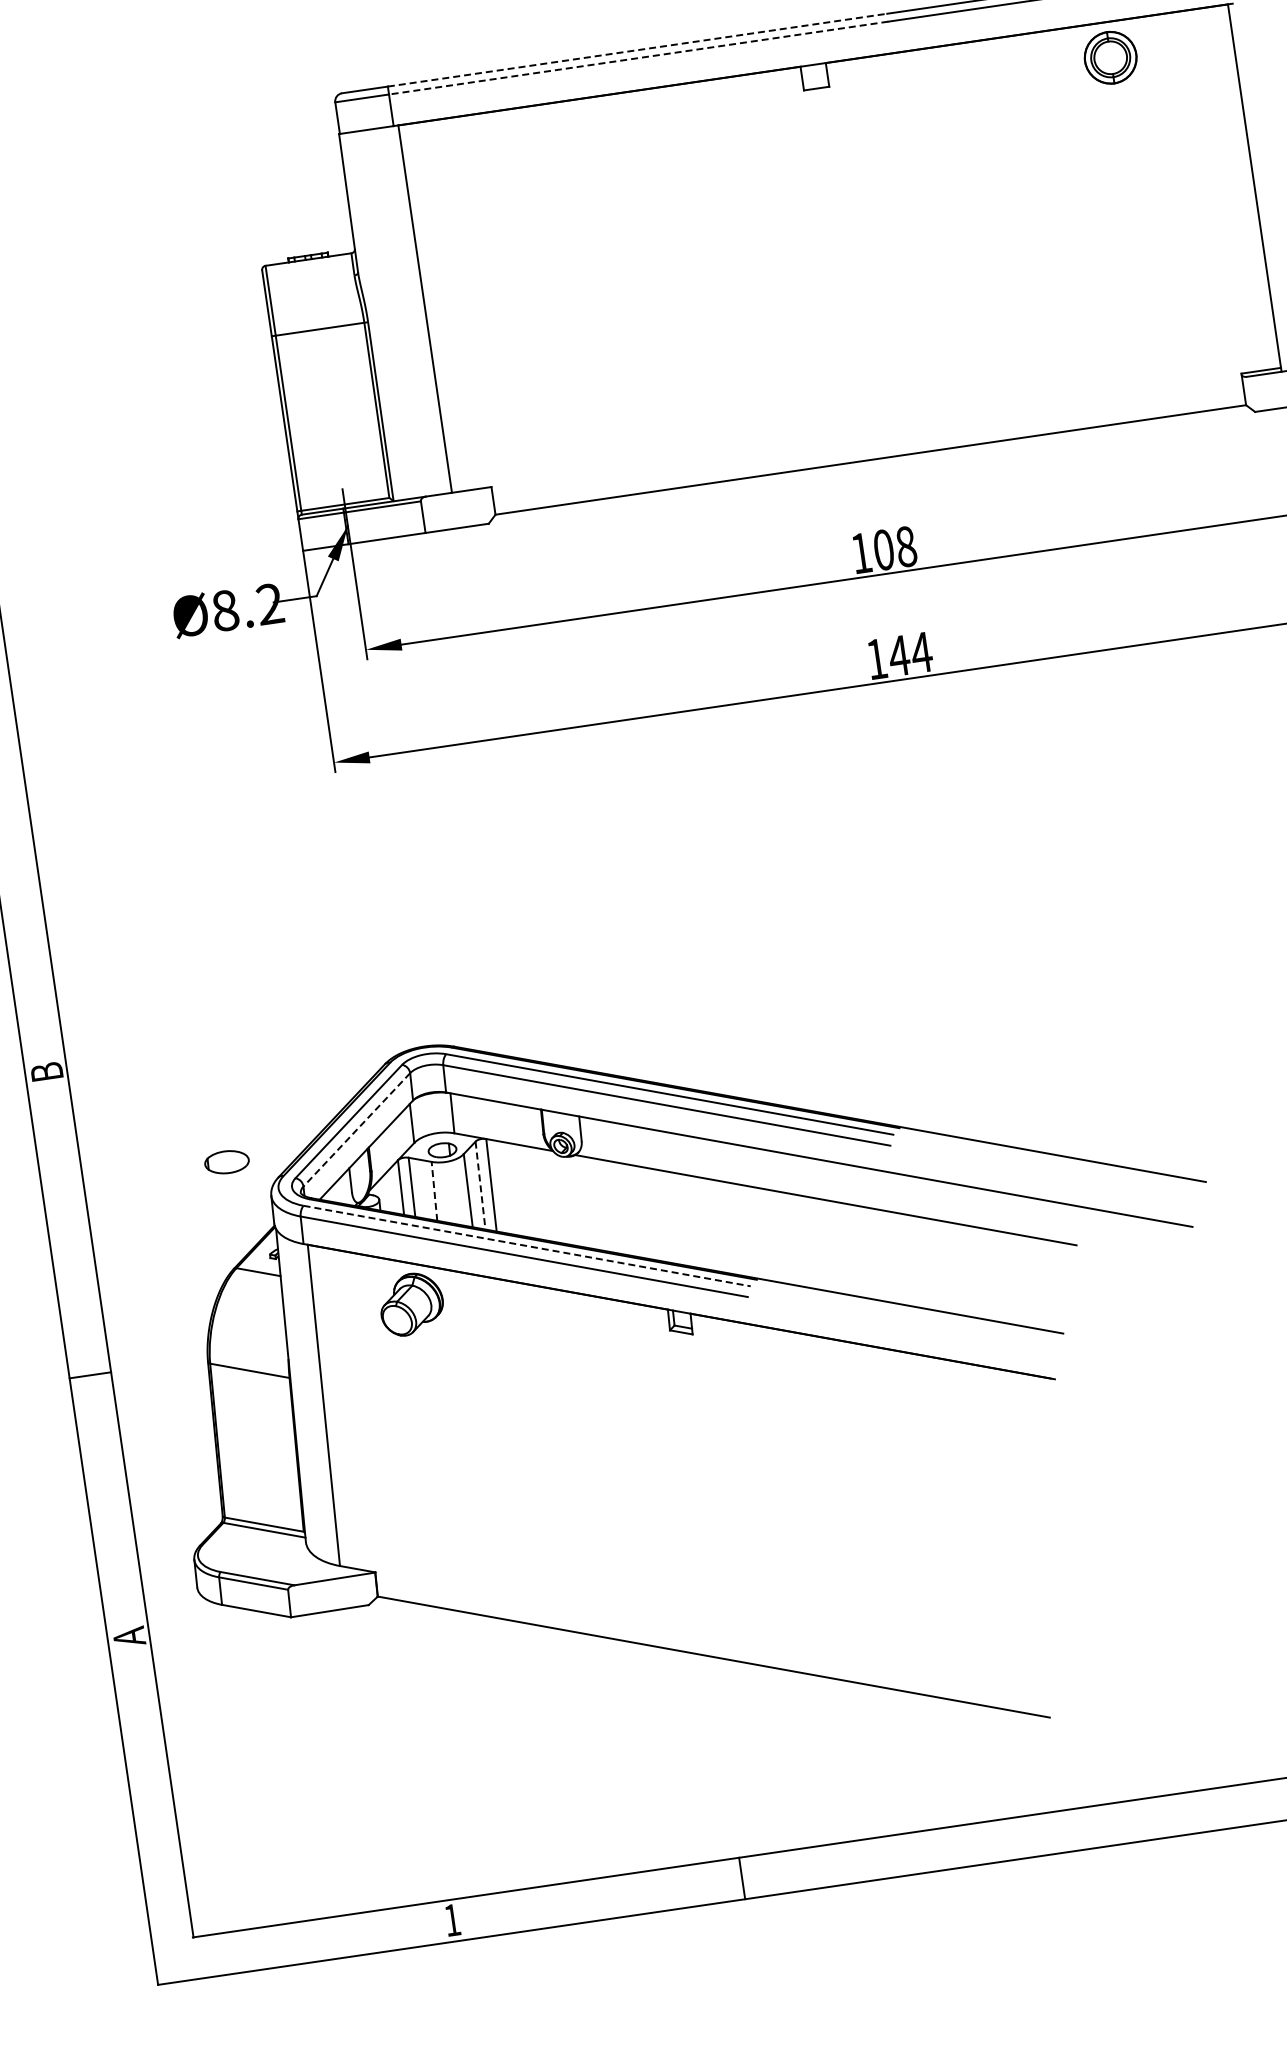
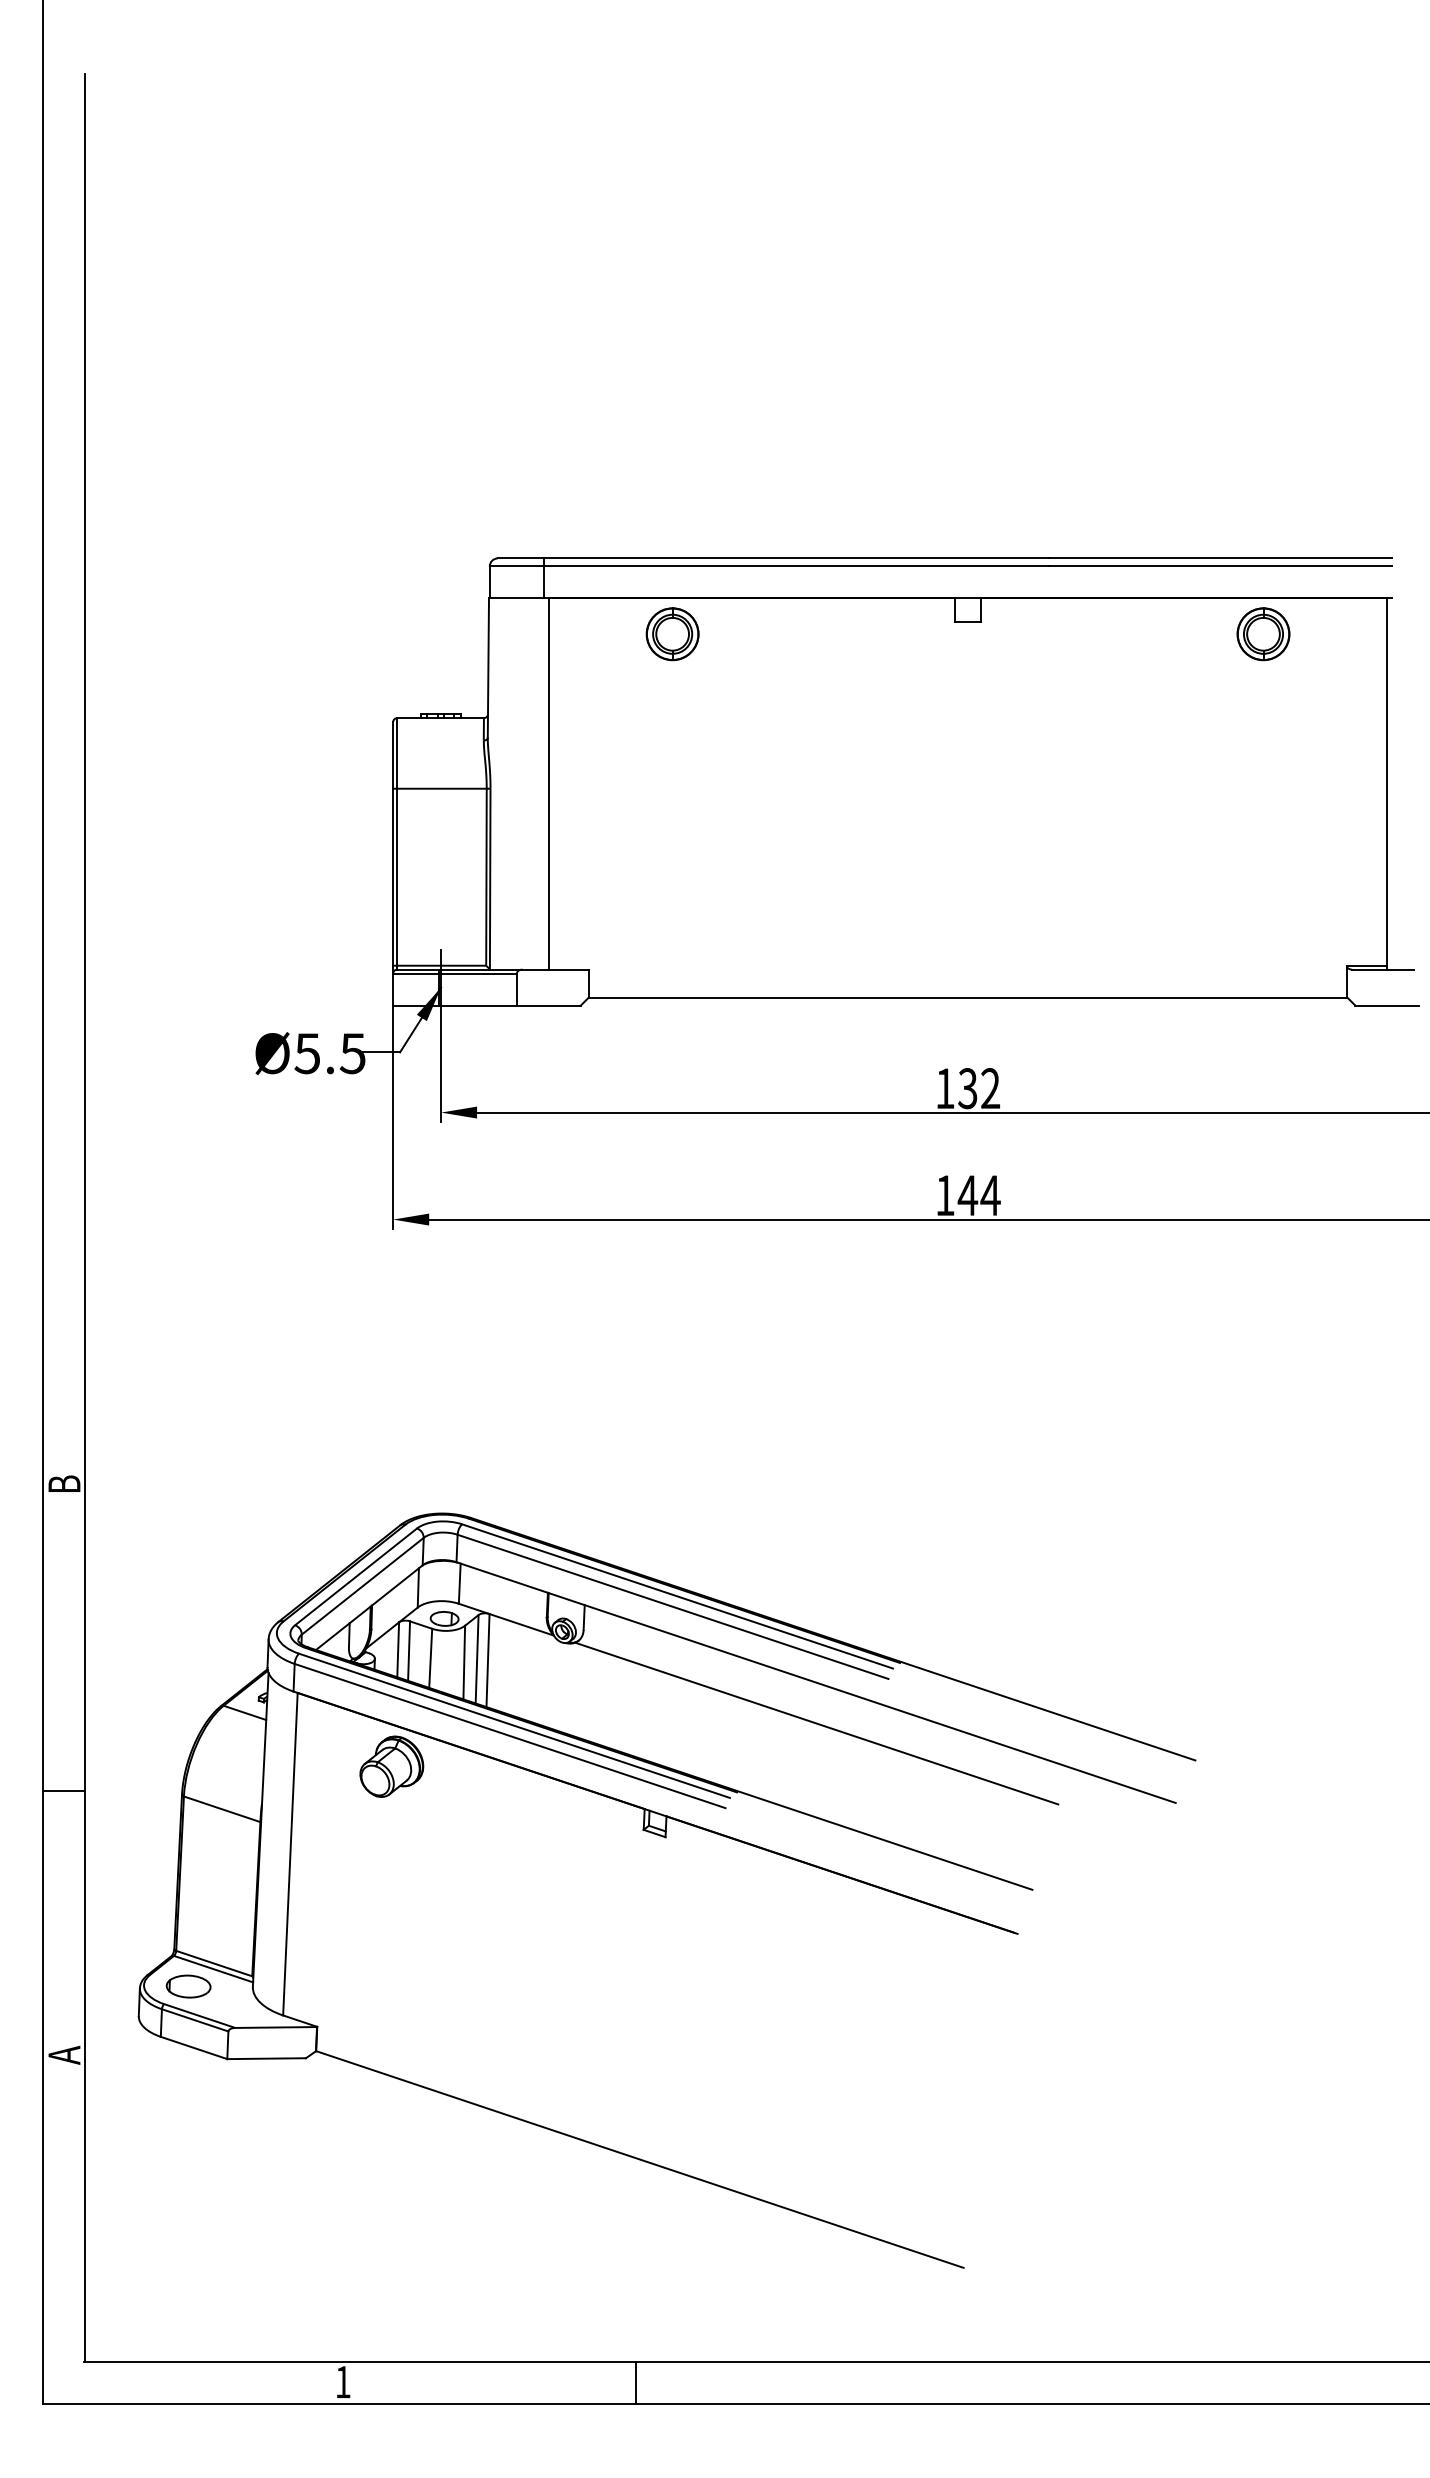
line: (637, 50) -> (796, 558), dashed -> solid
line: (637, 58) -> (795, 566), dashed -> solid
part: (525, 143) -> (672, 634), added
text: (895, 548) -> (979, 1088), 108 -> 132
text: (246, 607) -> (329, 1053), Ø8.2 -> Ø5.5
line: (356, 1130) -> (362, 1586), dashed -> solid
part: (226, 1162) -> (188, 1986), moved
line: (480, 1185) -> (477, 1659), dashed -> solid
line: (434, 1191) -> (430, 1658), dashed -> solid
line: (528, 1245) -> (515, 1725), dashed -> solid

